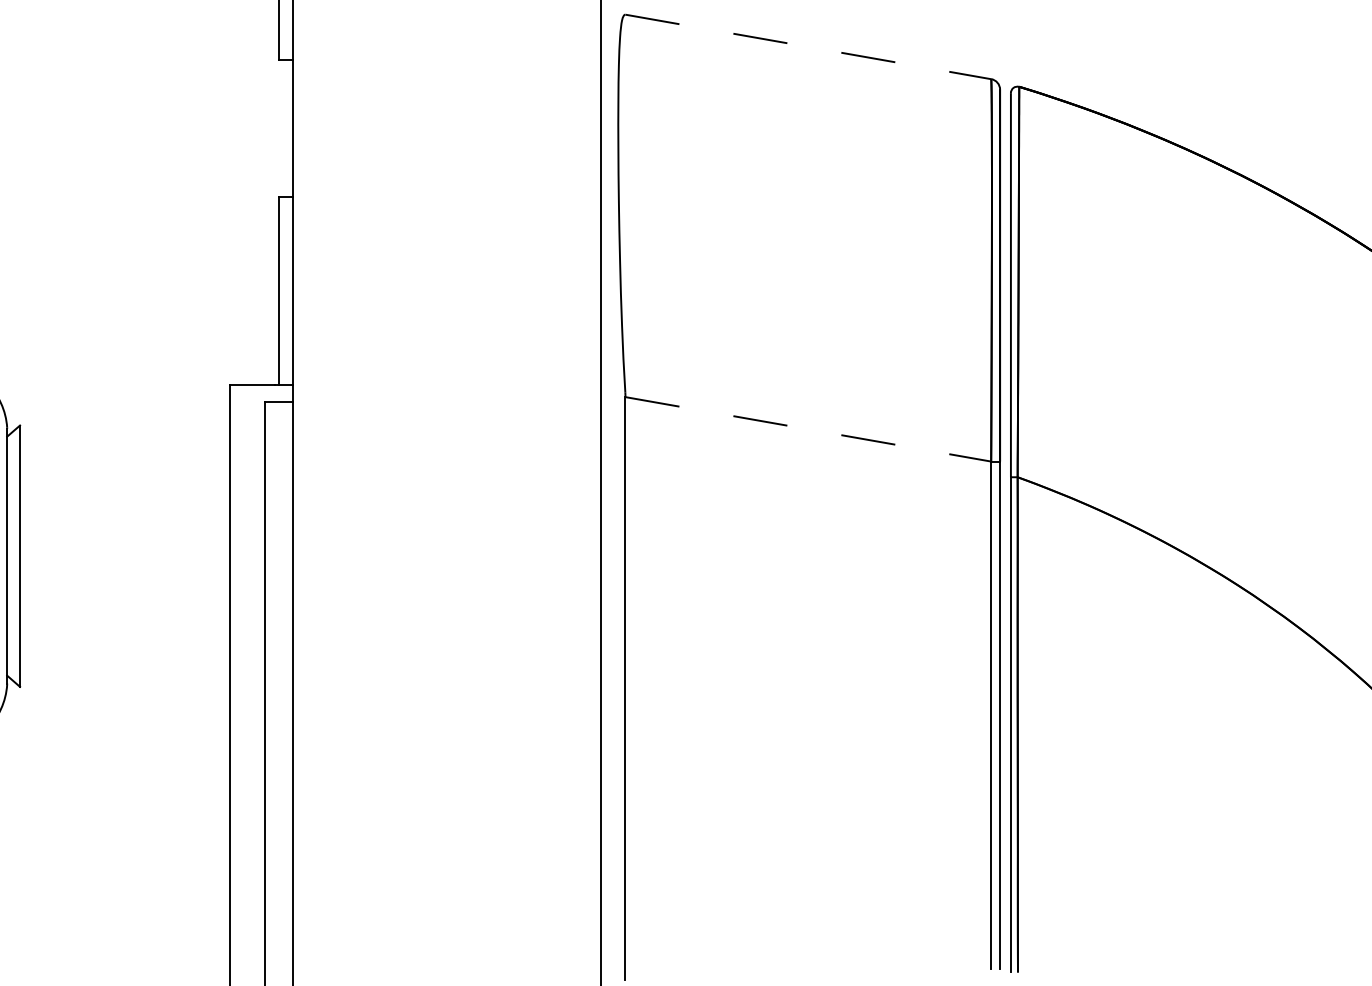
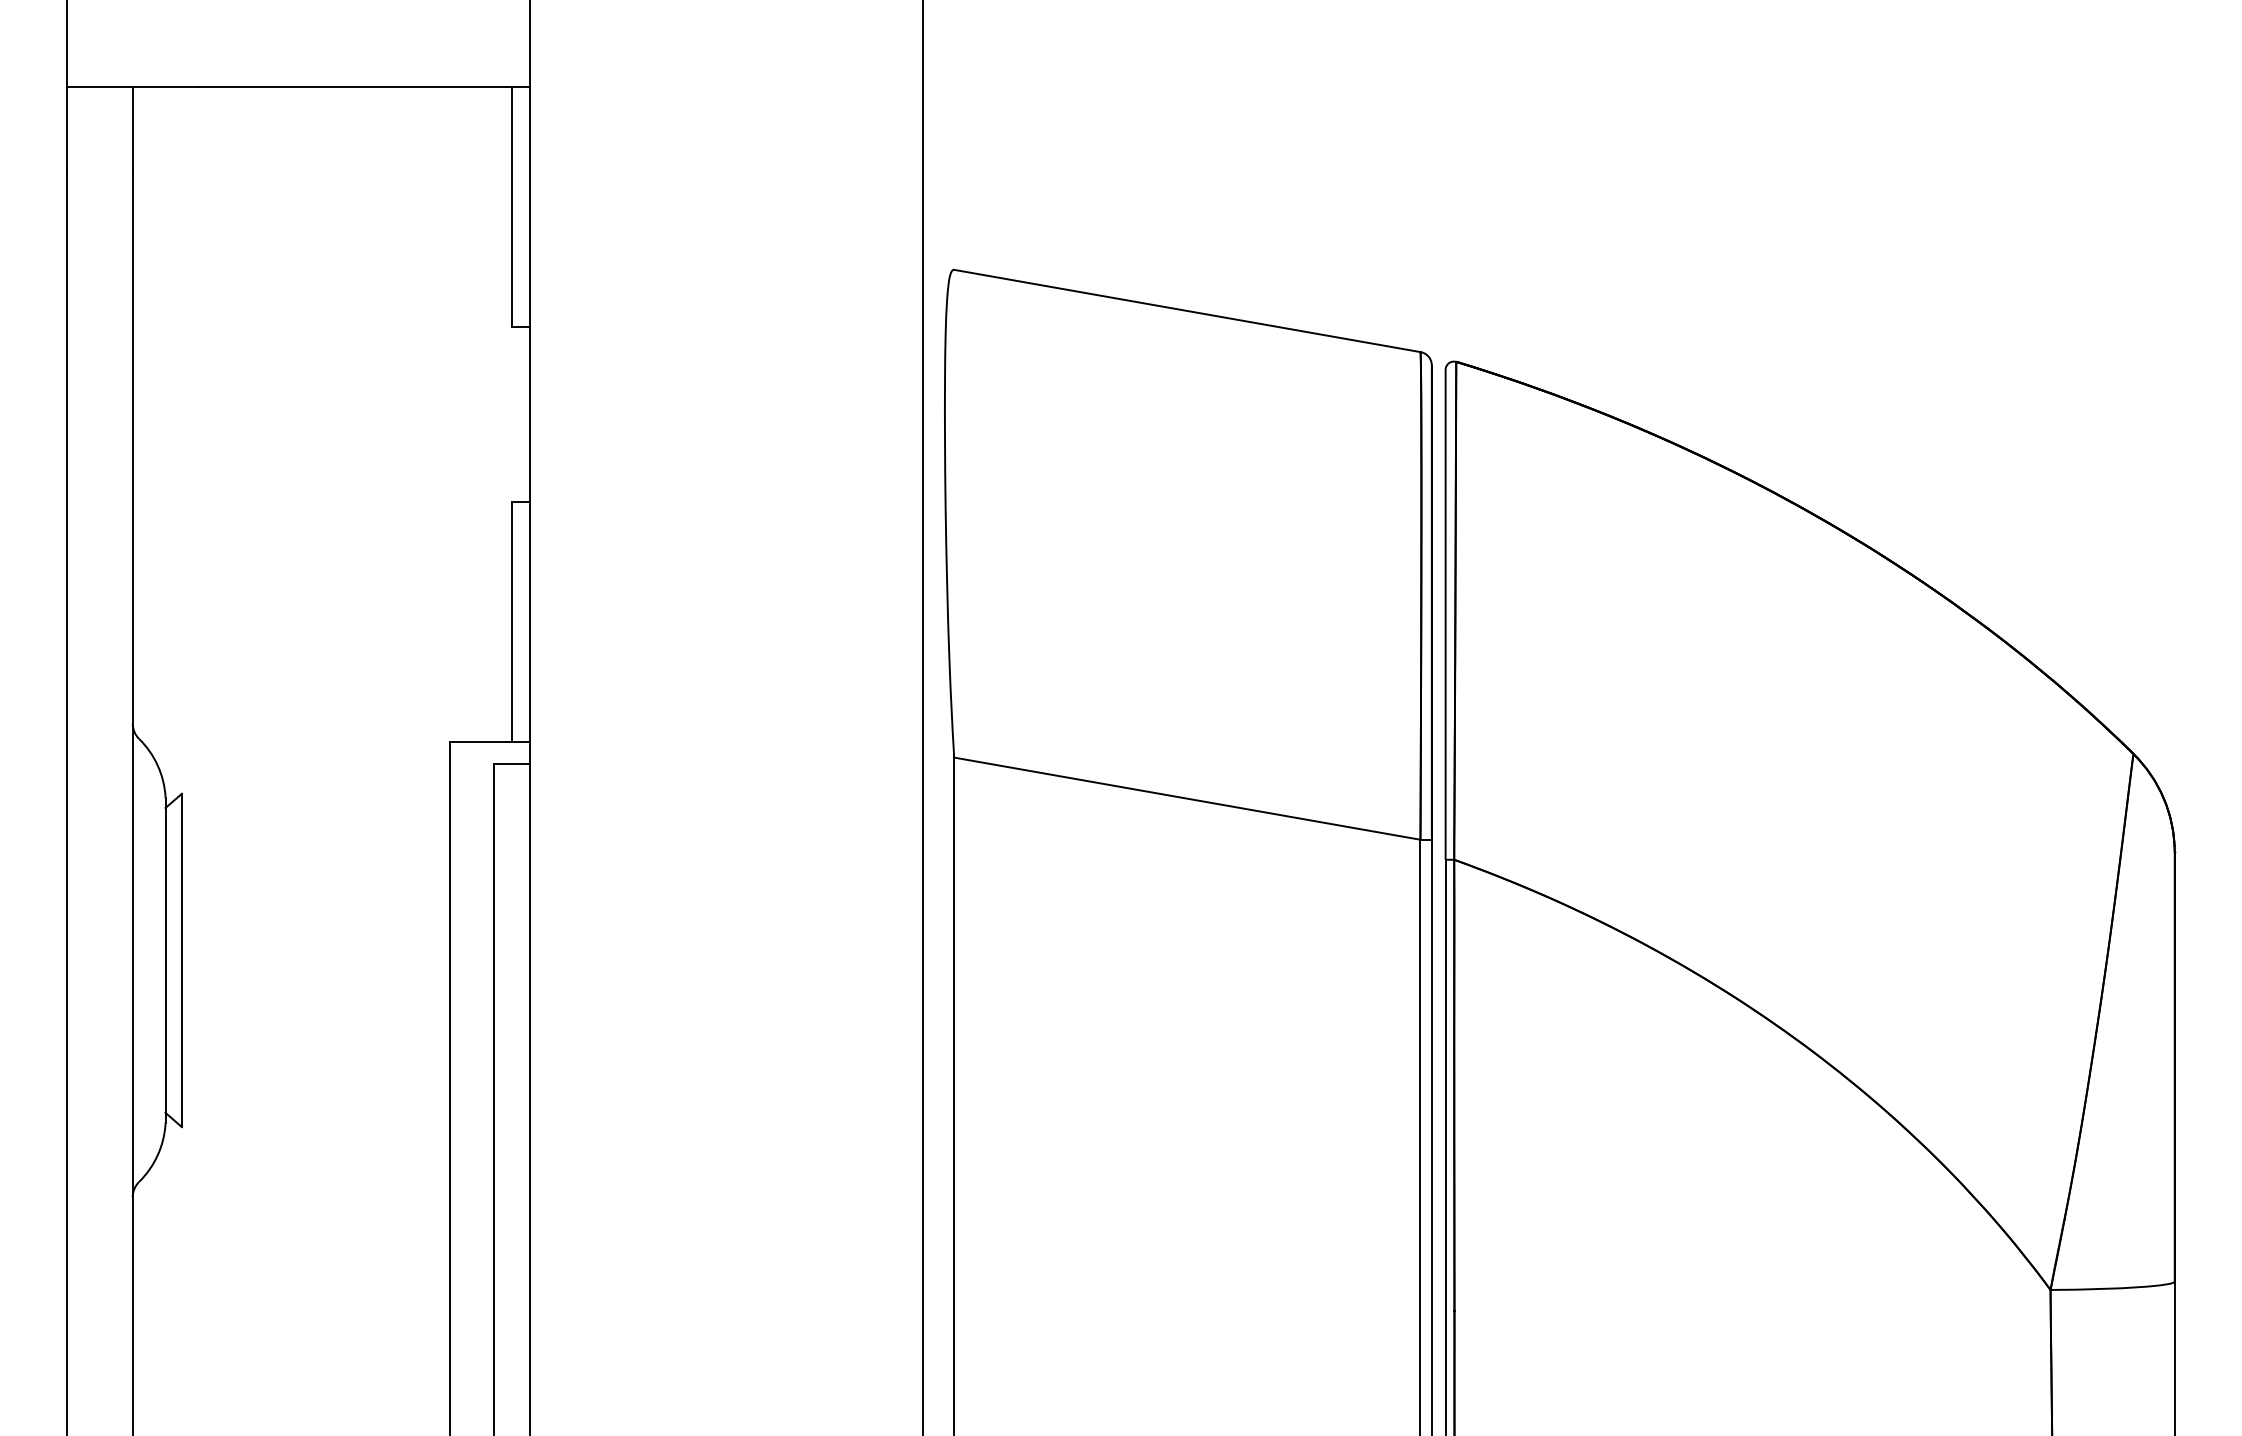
line: (808, 46) -> (1187, 310), dashed -> solid
line: (808, 429) -> (1187, 798), dashed -> solid

